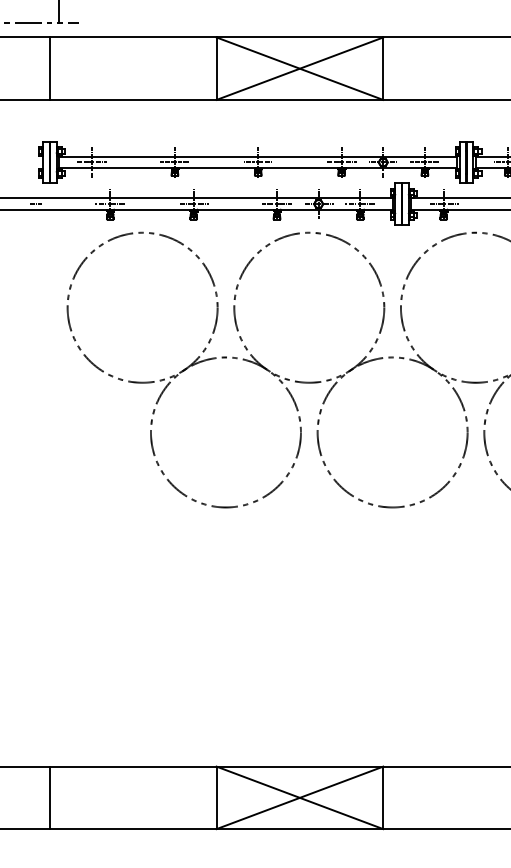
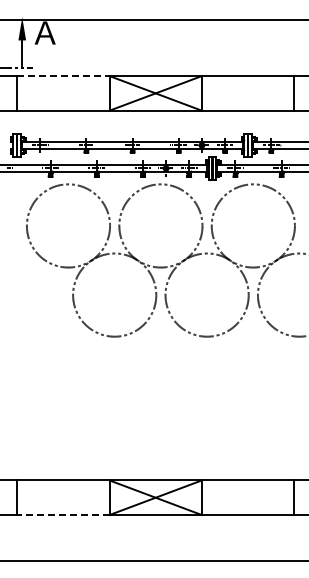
line: (133, 38) -> (63, 76), solid -> dashed
line: (131, 829) -> (62, 515), solid -> dashed

